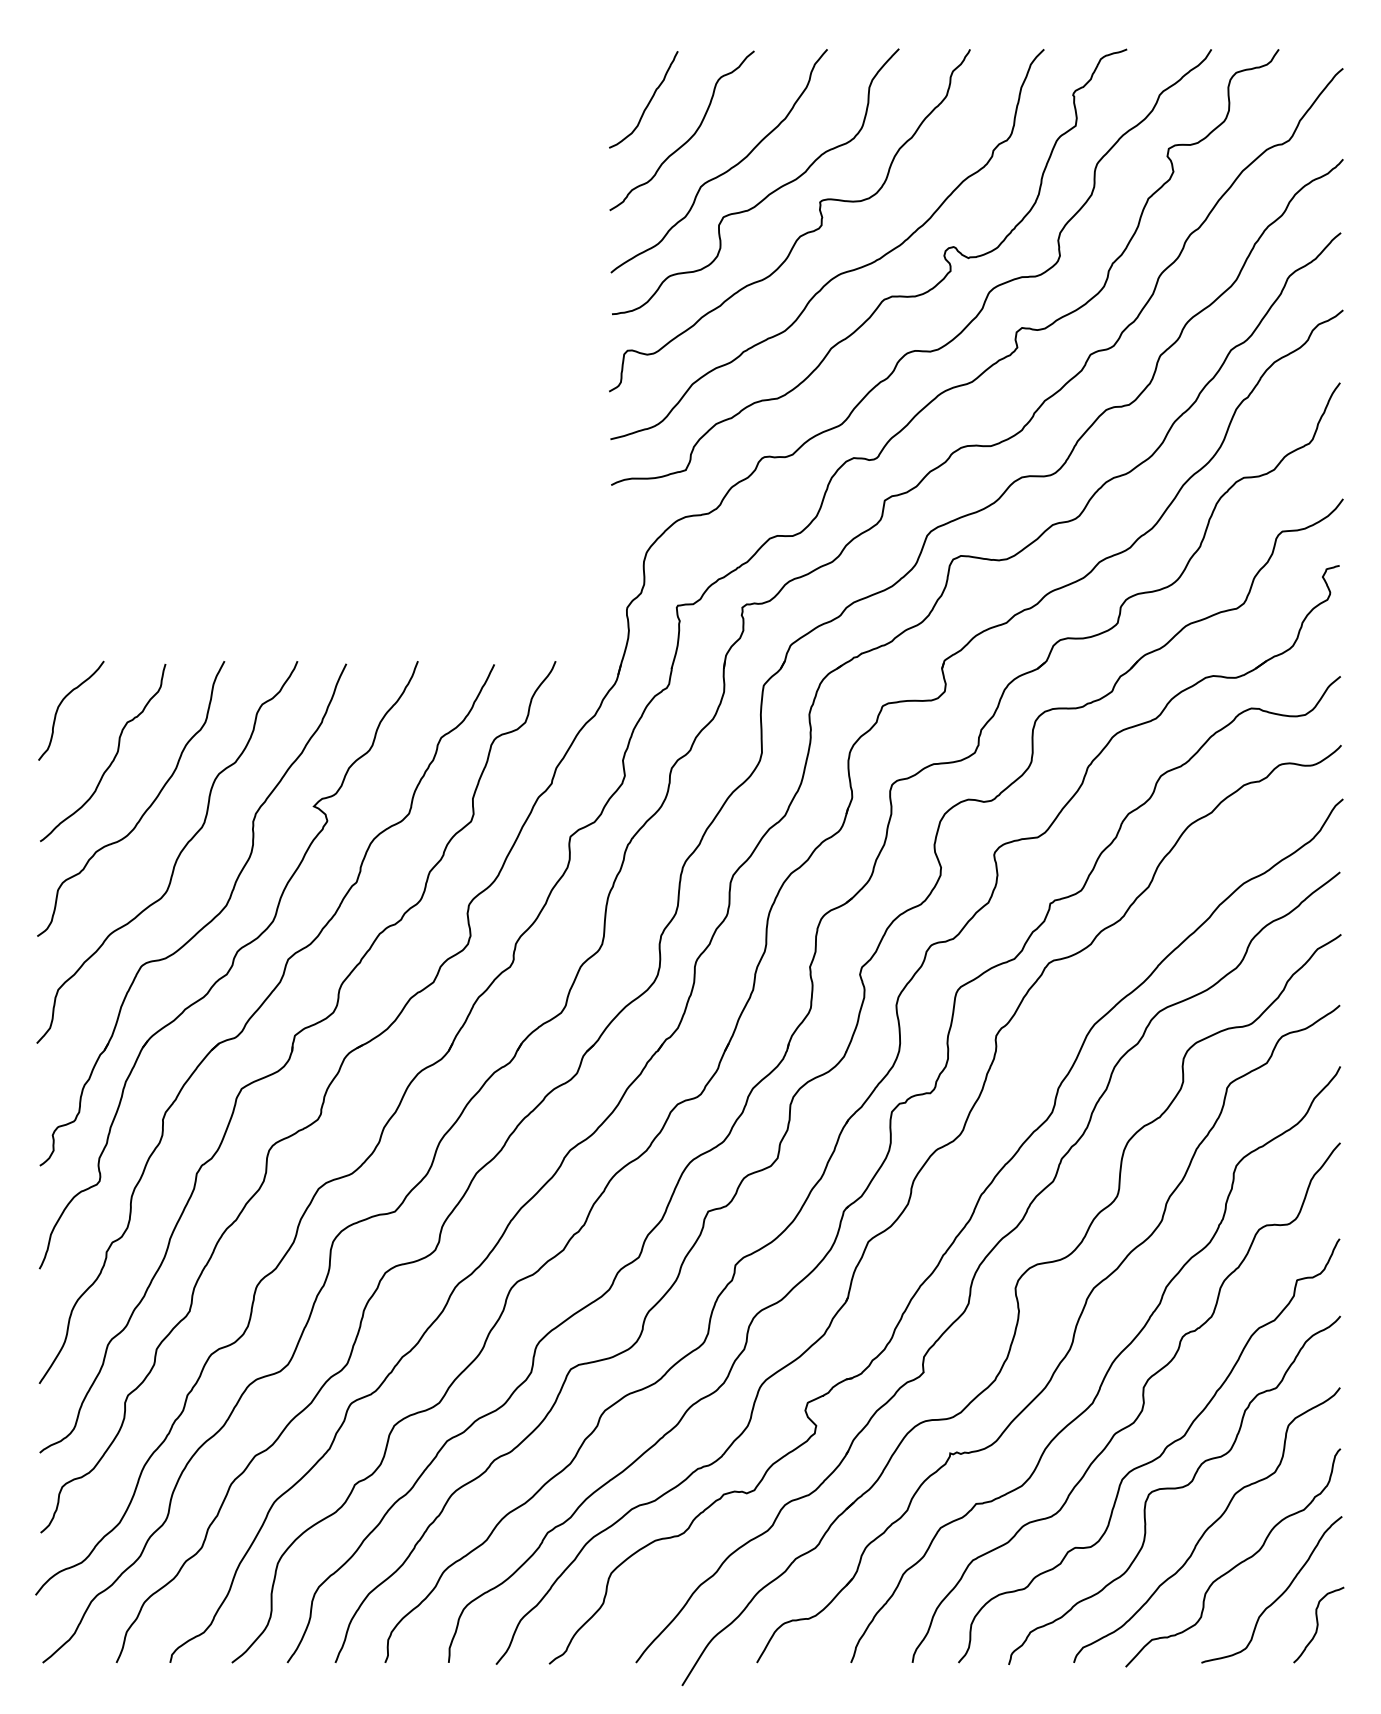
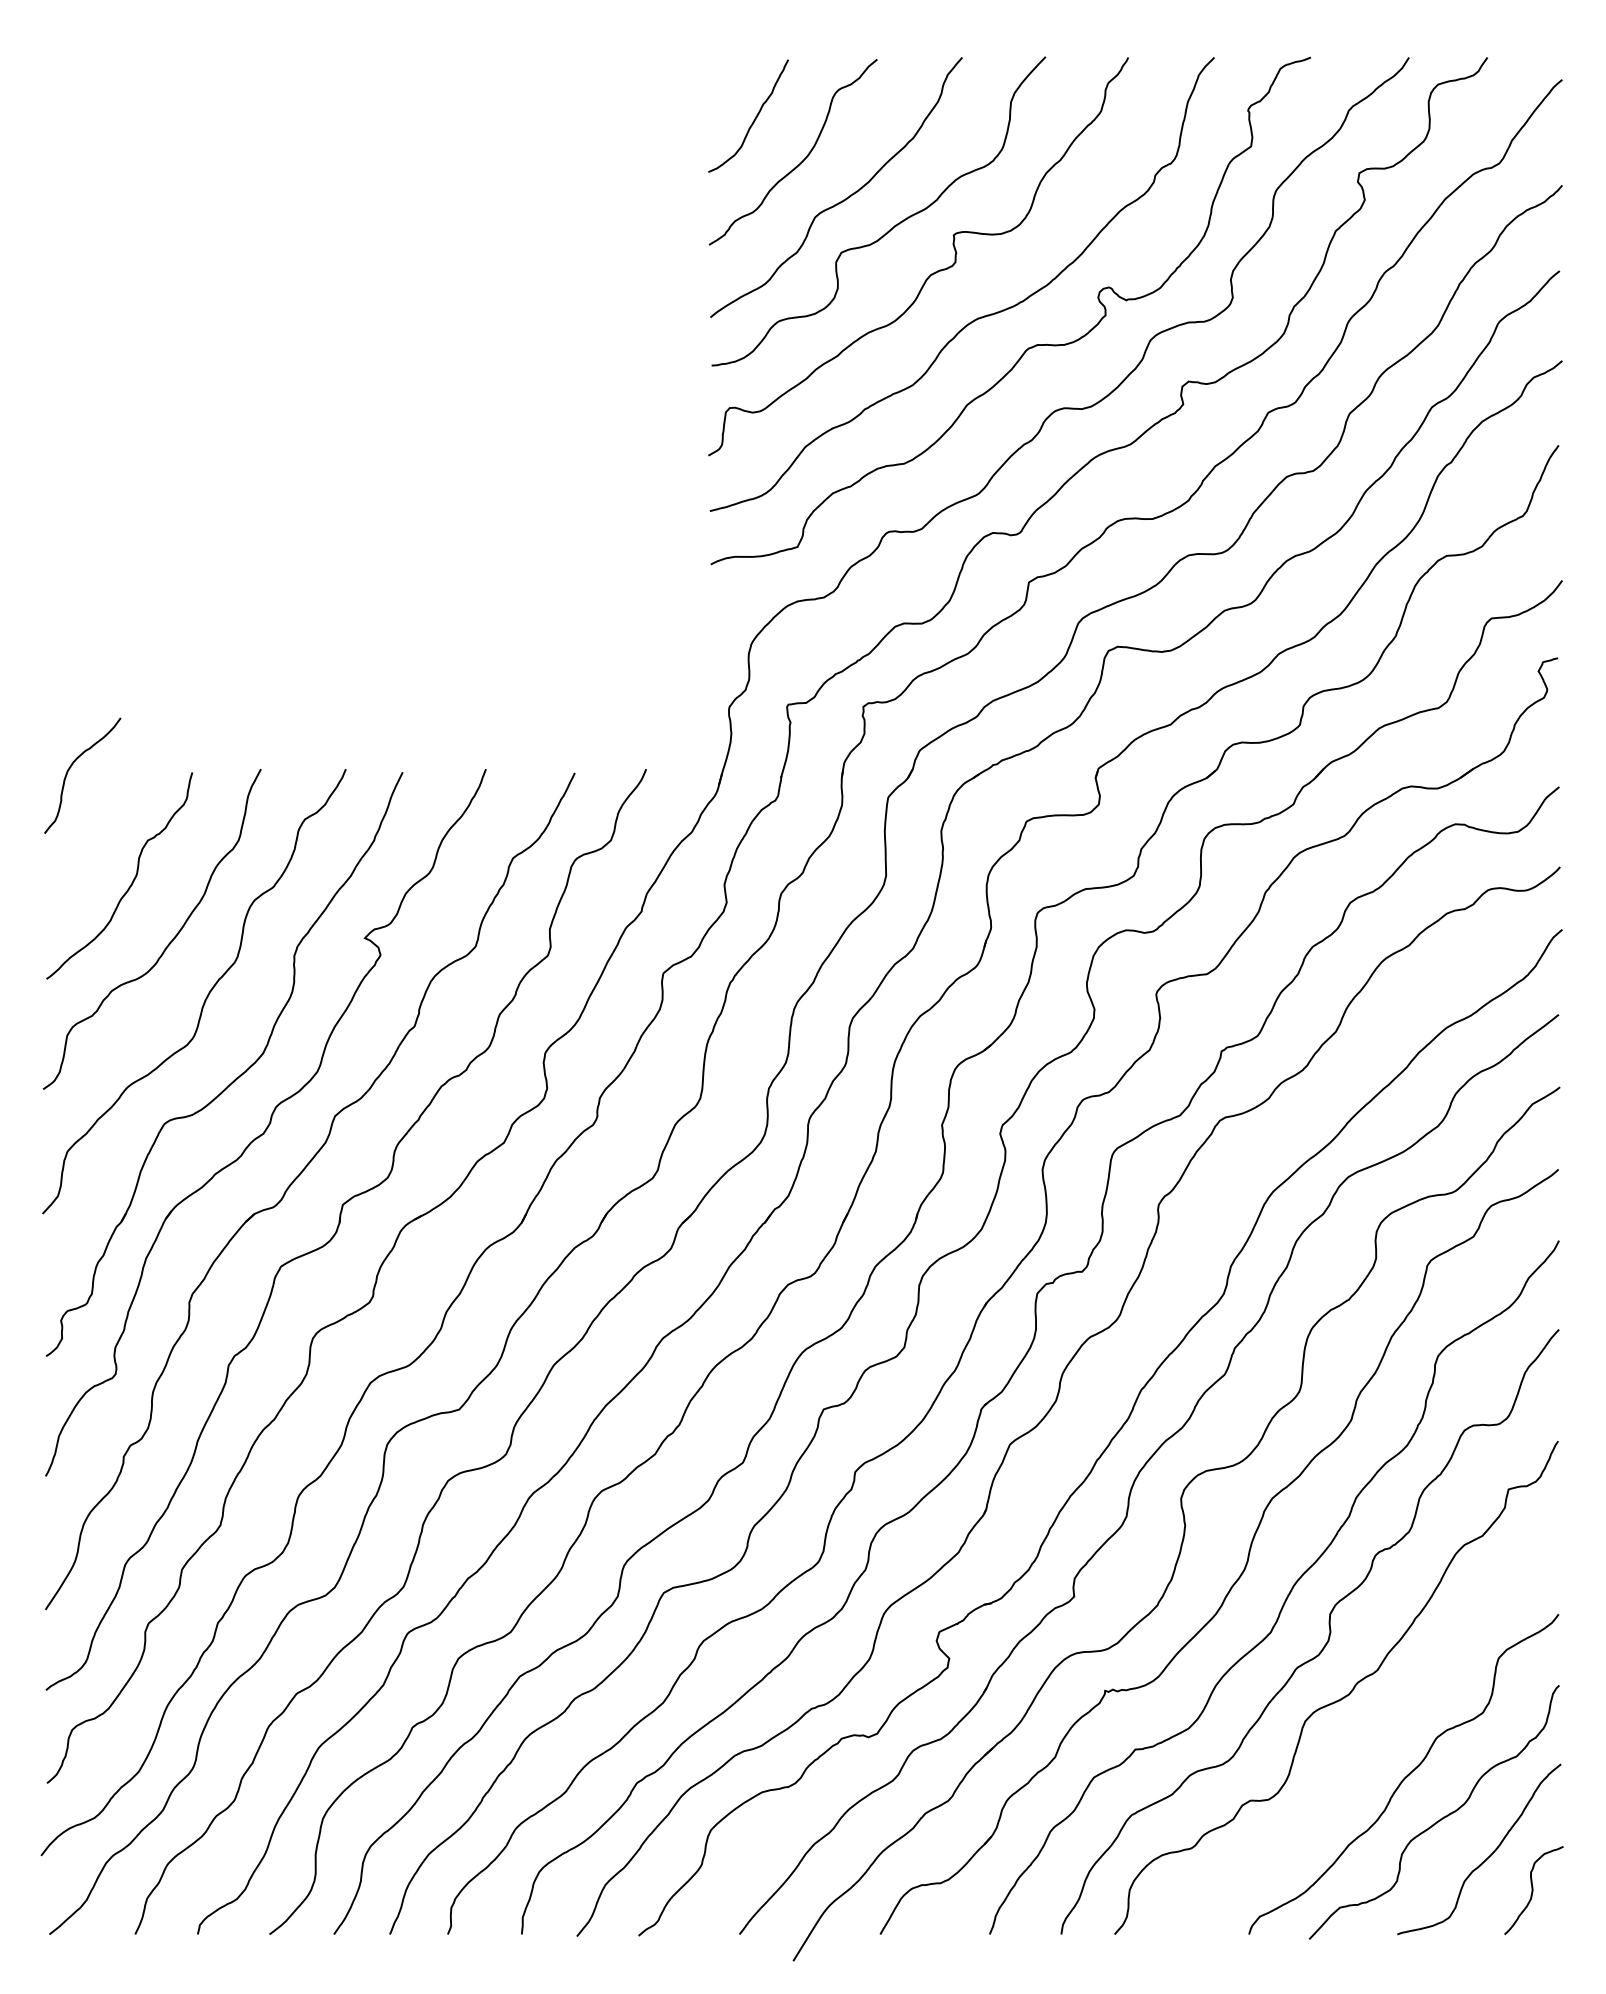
curve: (61, 704) -> (71, 768), moved
curve: (1174, 1489) -> (1366, 1732), removed

